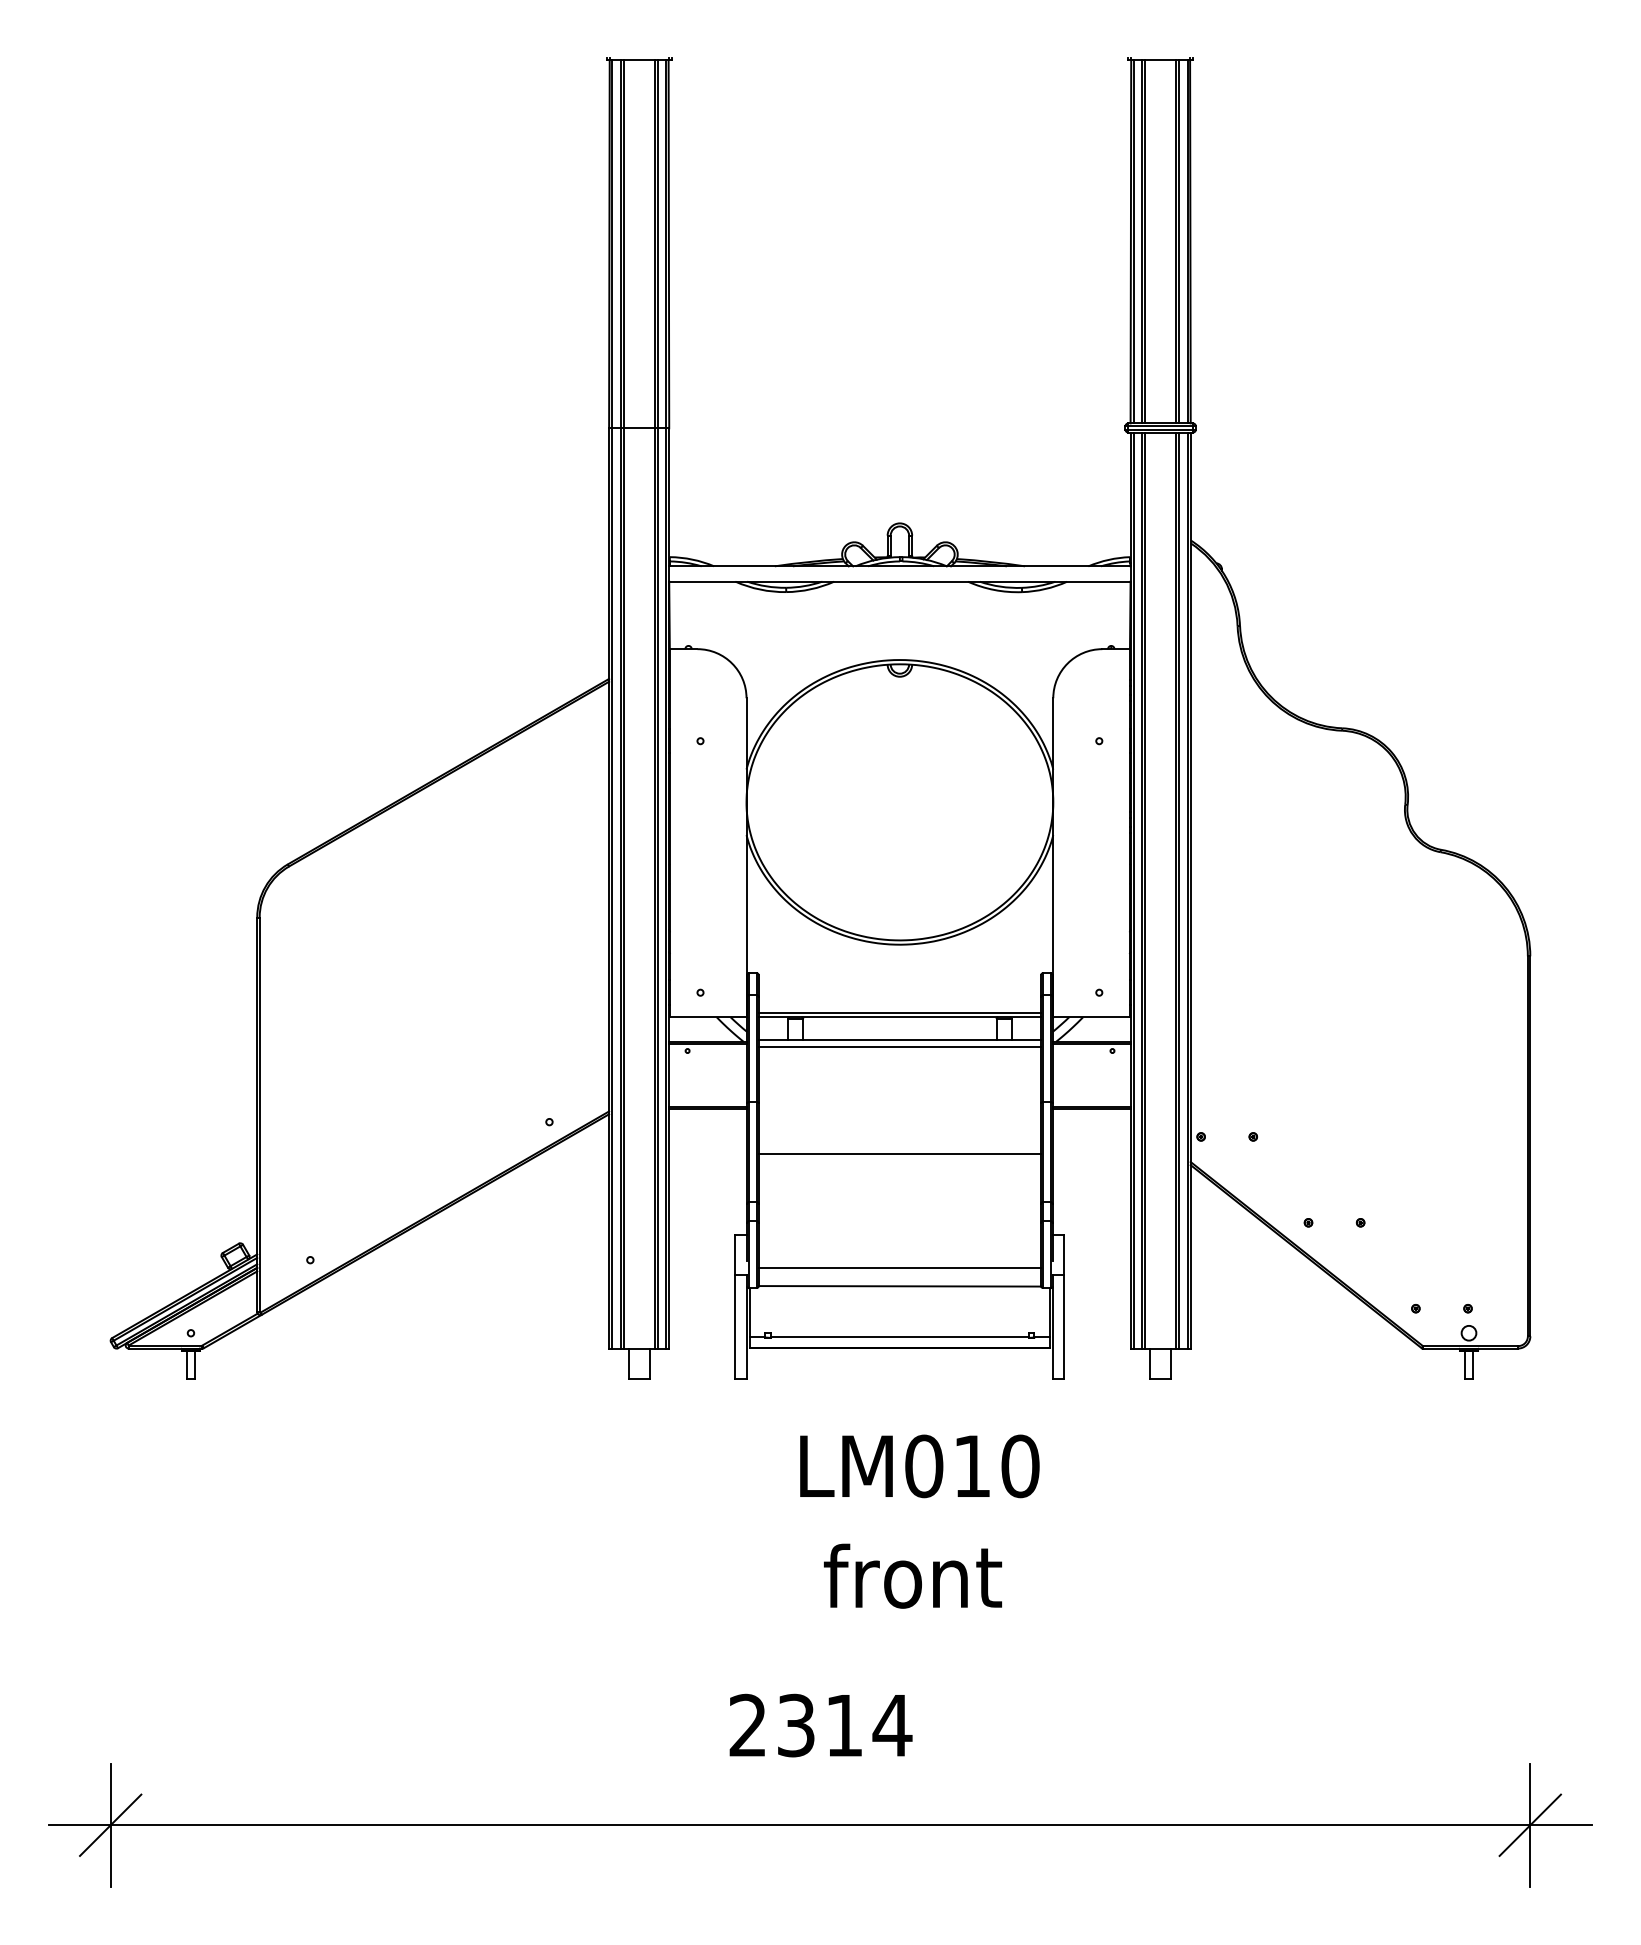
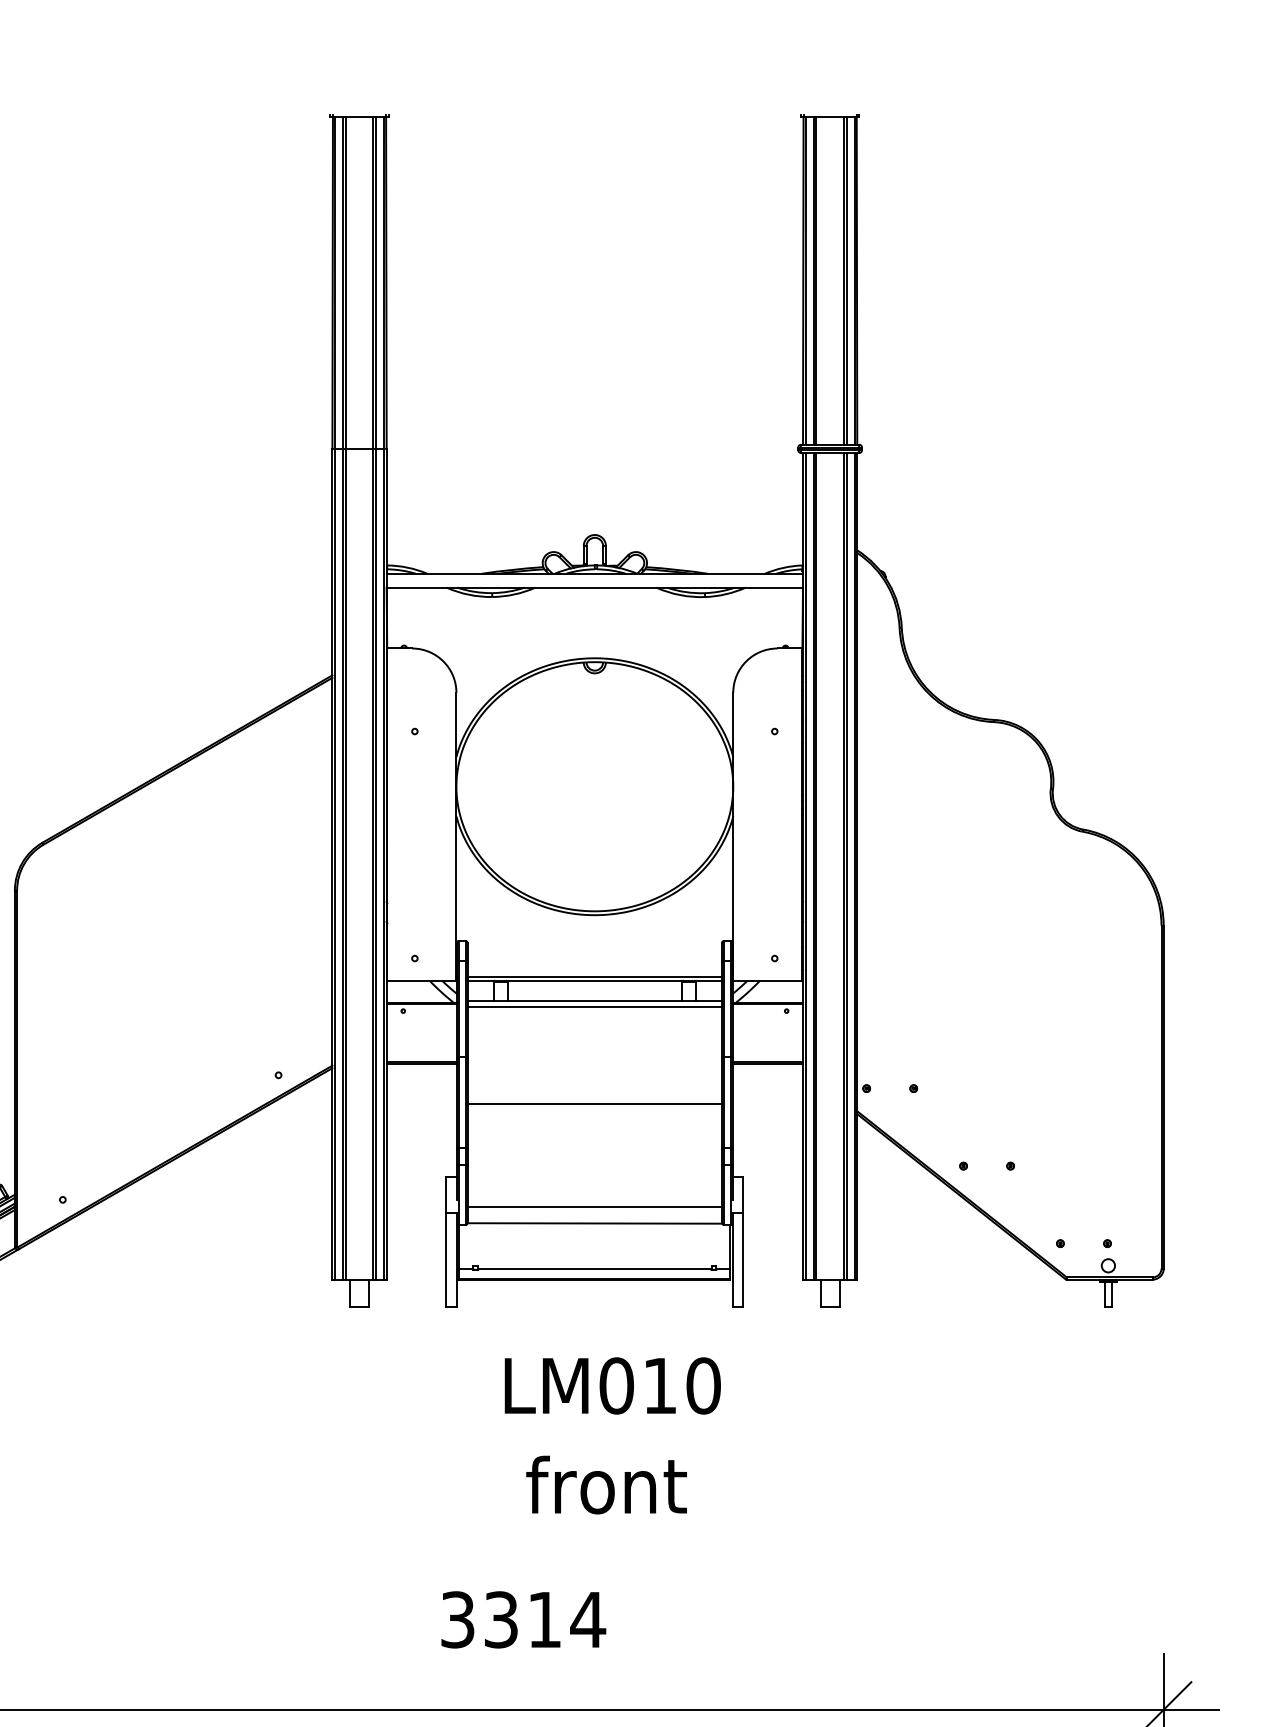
text: (747, 1725) -> (457, 1619), 2314 -> 3314

